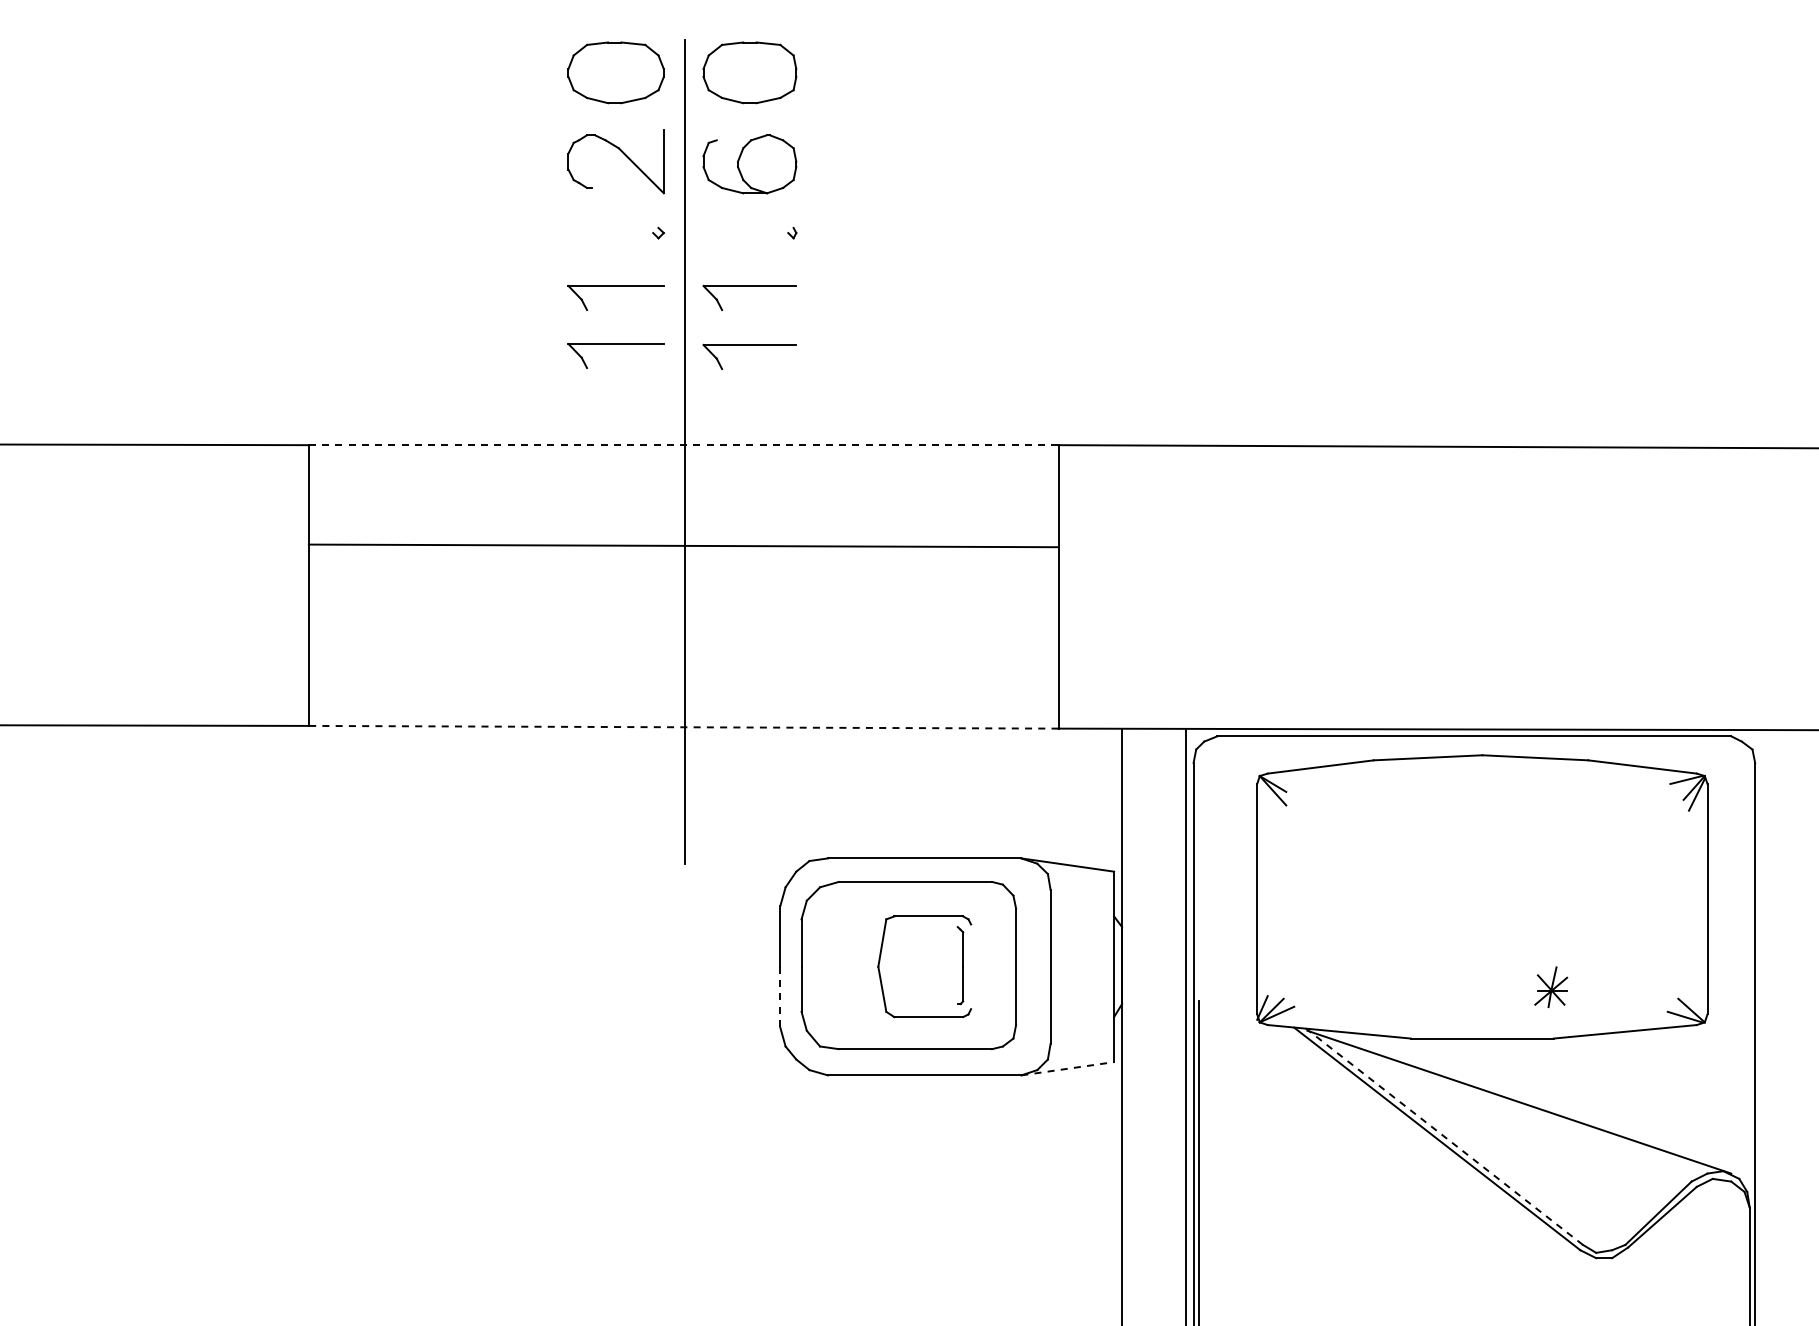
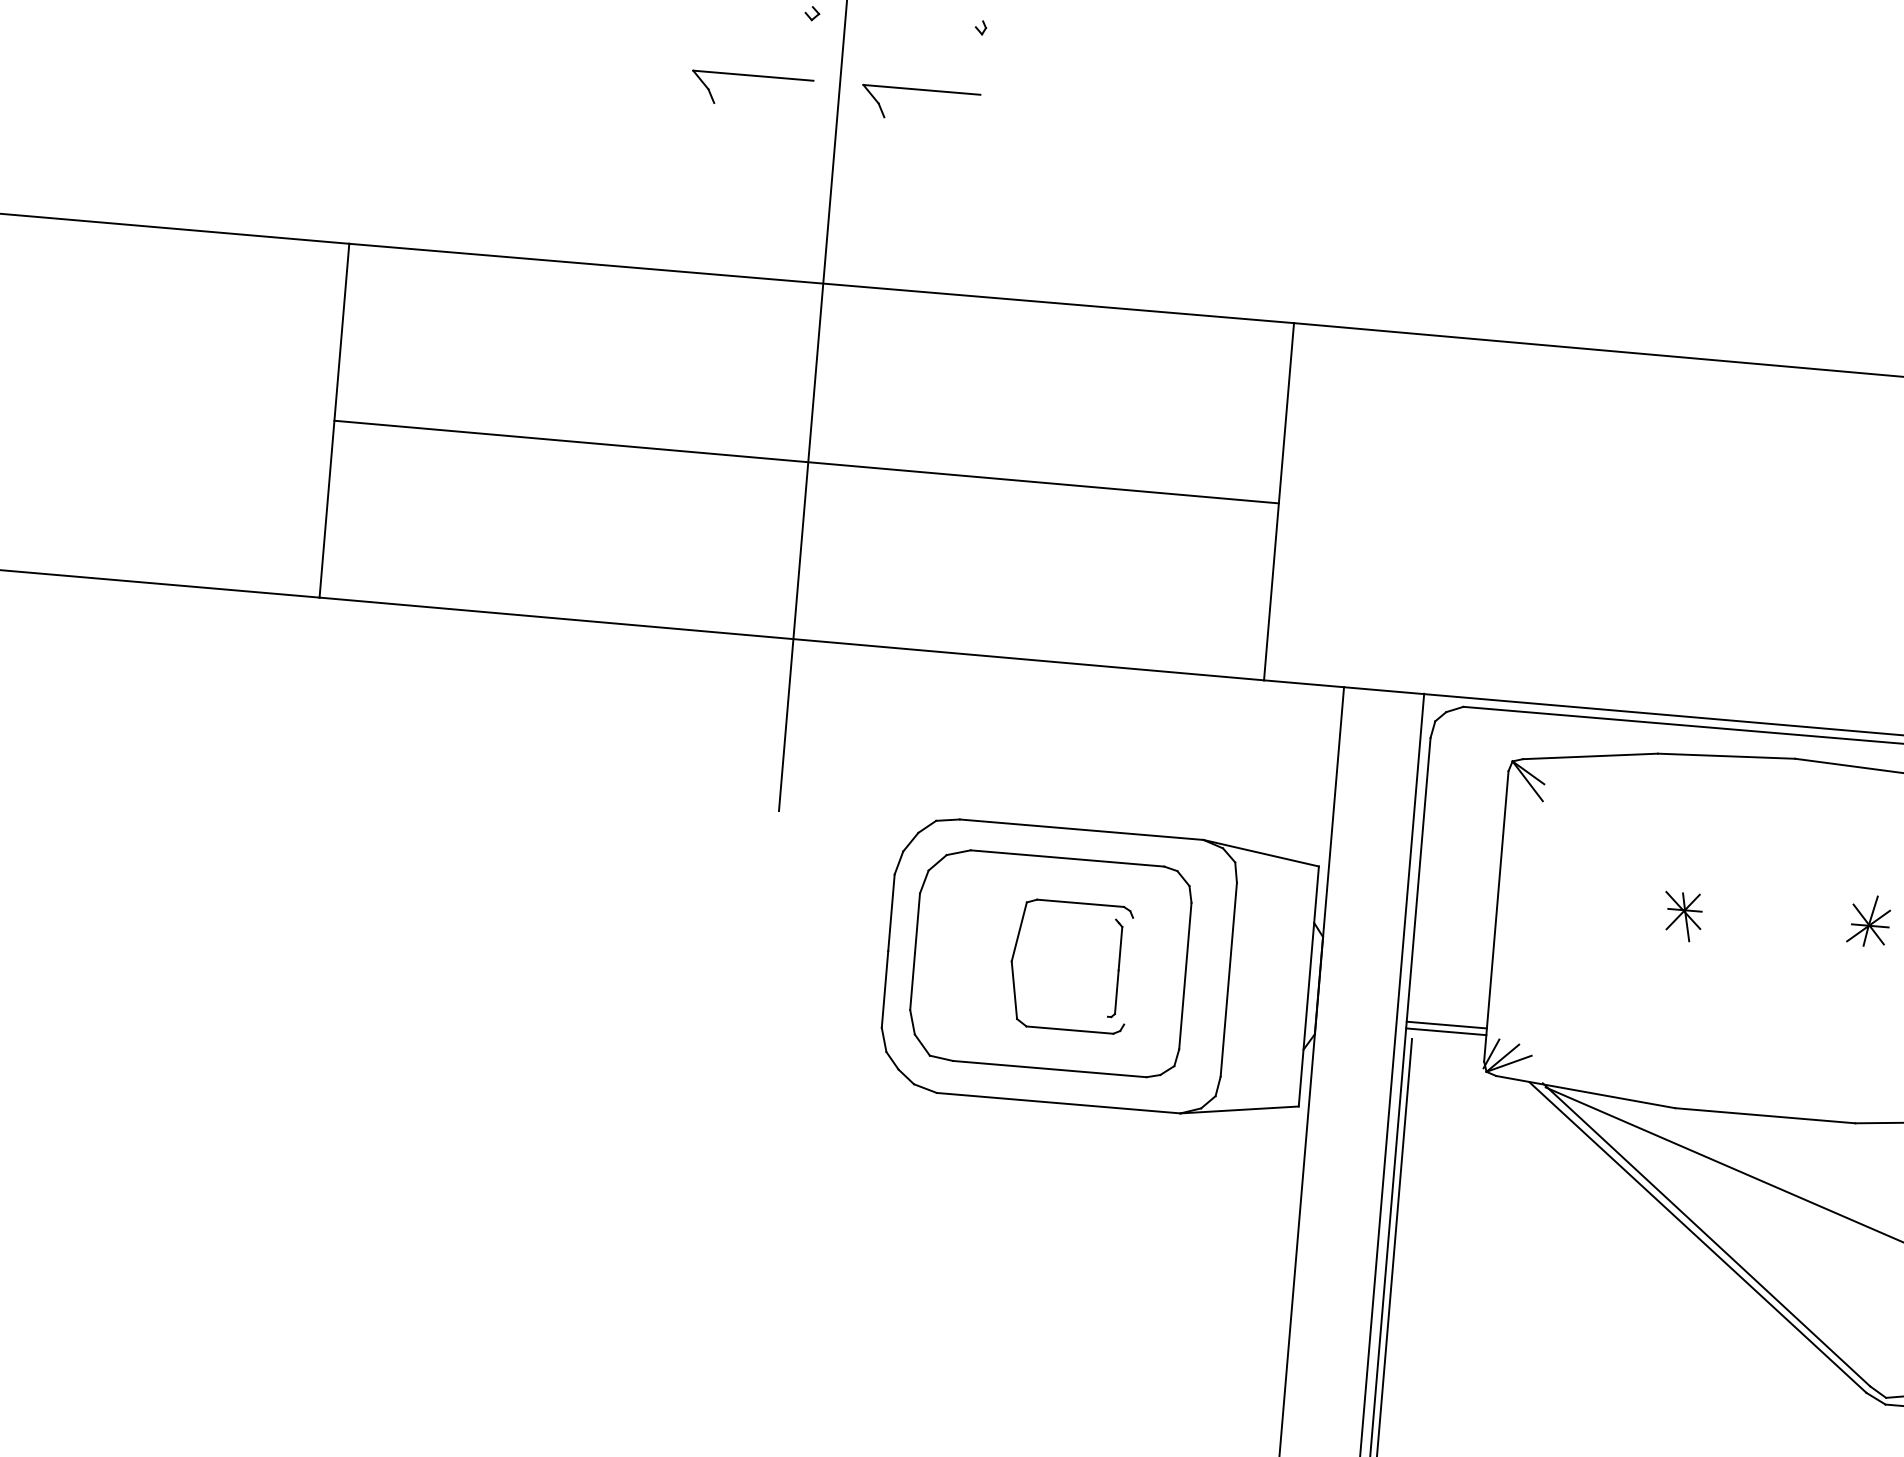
part: (615, 344) -> (746, 149), removed
part: (749, 345) -> (915, 164), removed
line: (683, 445) -> (821, 283), dashed -> solid
line: (683, 545) -> (806, 461), moved
line: (683, 727) -> (791, 639), dashed -> solid
part: (1403, 887) -> (1681, 917), added
part: (1551, 986) -> (1869, 920), moved
line: (1225, 988) -> (1446, 1025), added
line: (1225, 993) -> (1446, 1031), added
line: (780, 997) -> (885, 989), dashed -> solid
line: (1067, 1068) -> (1239, 1109), dashed -> solid
line: (1443, 1136) -> (1705, 1235), dashed -> solid

